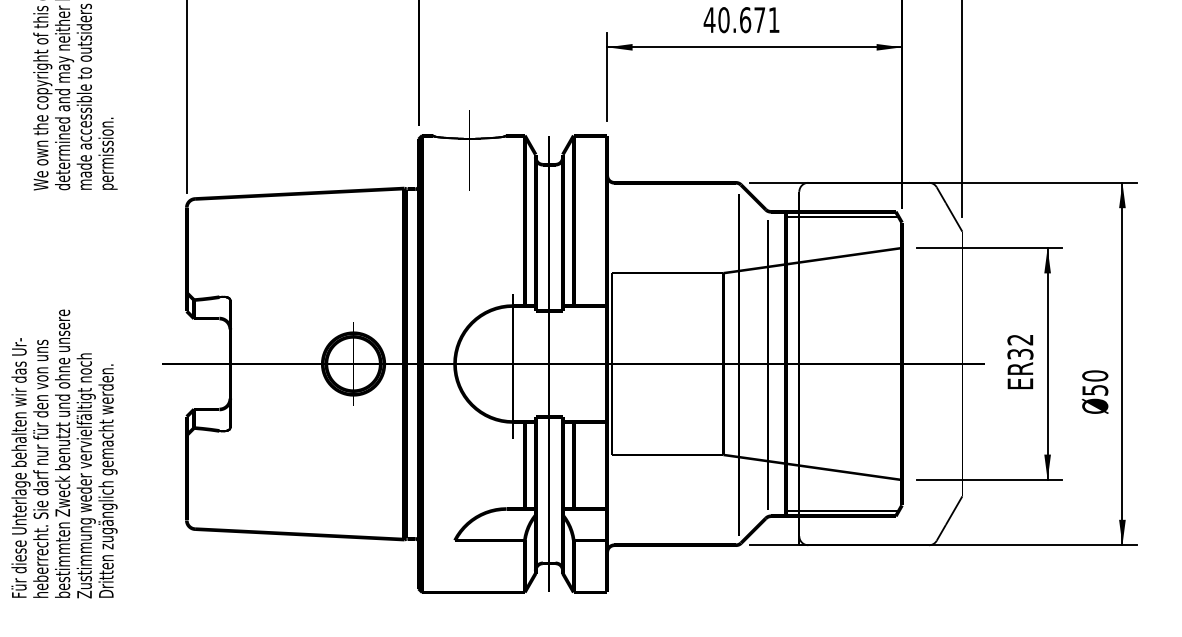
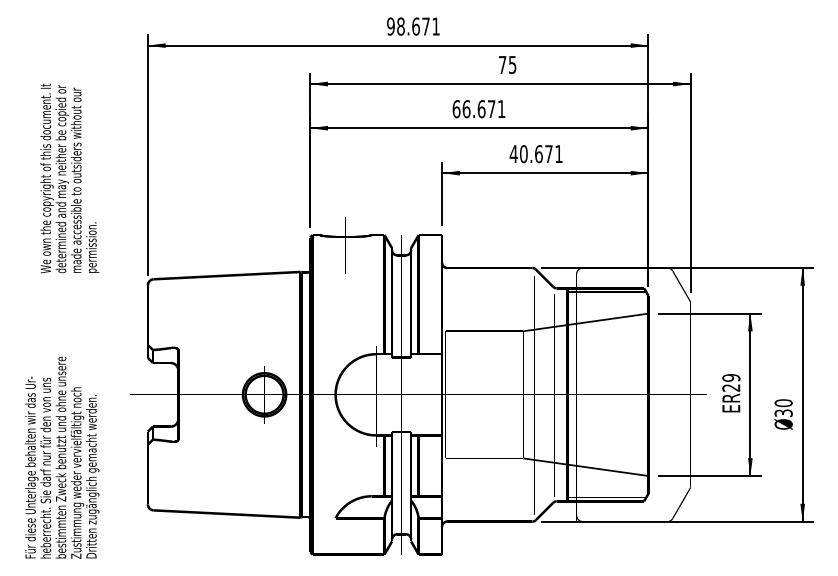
text: (1020, 346) -> (731, 382), 32 -> 29
text: (1093, 389) -> (782, 412), 50 -> 30

